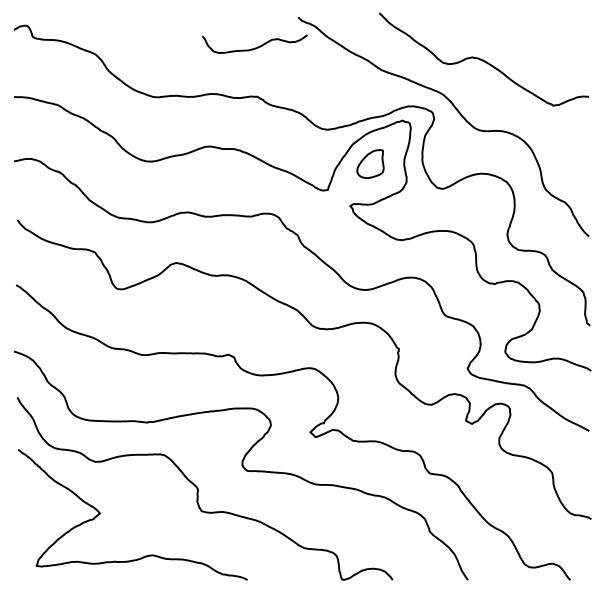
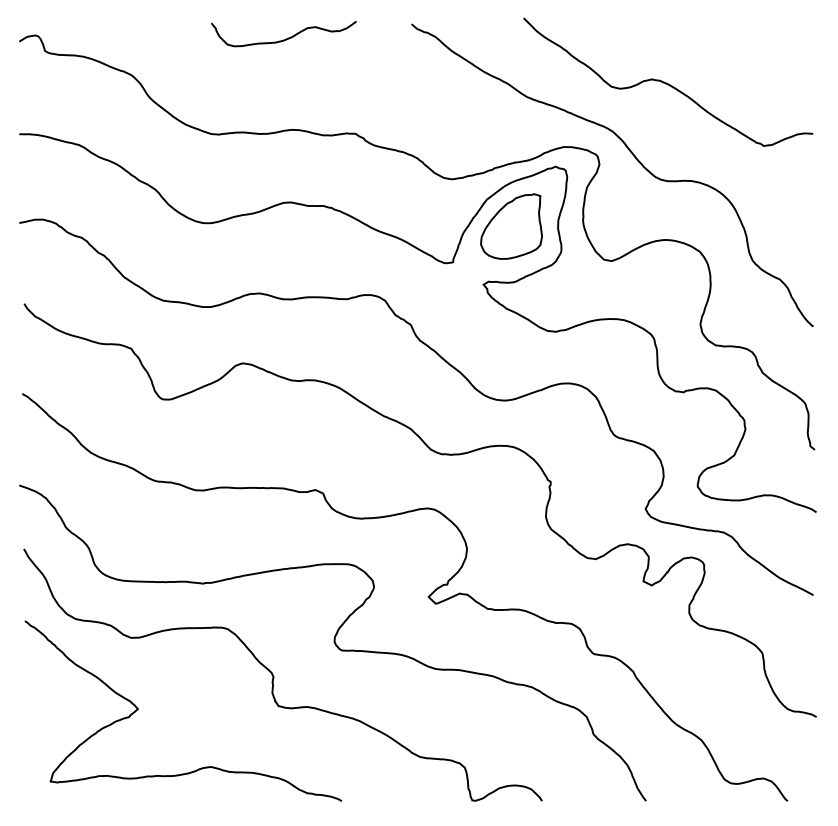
curve: (256, 47) -> (285, 38), moved
part: (370, 163) -> (511, 226), size x1.67

